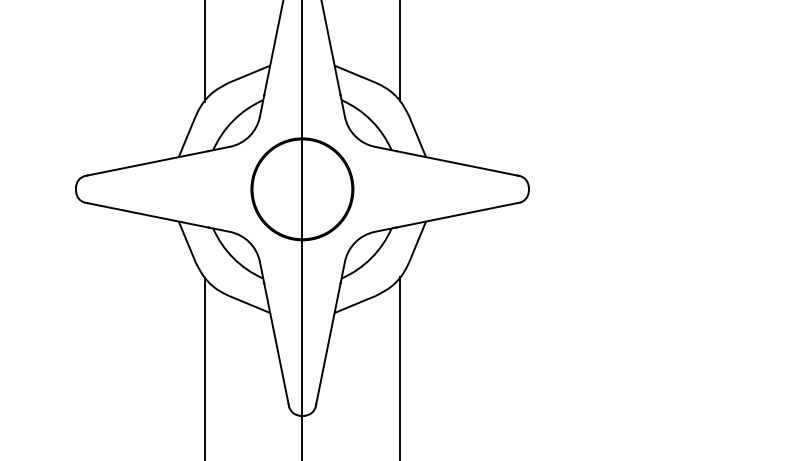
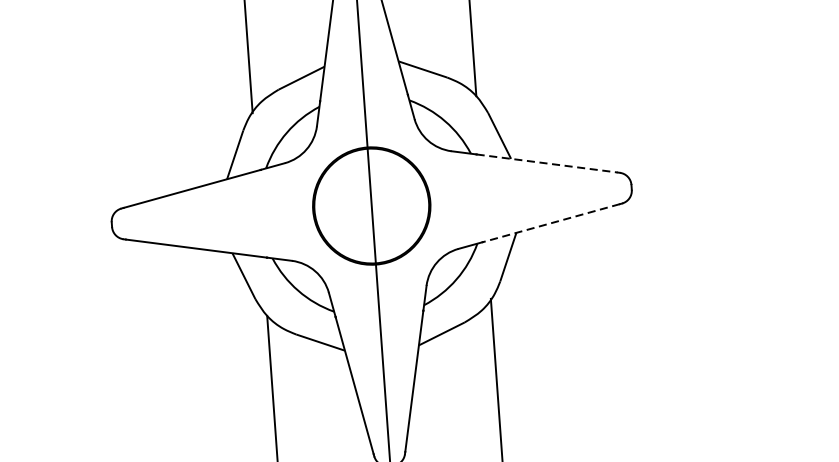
line: (456, 163) -> (546, 163), solid -> dashed
line: (456, 215) -> (550, 223), solid -> dashed

